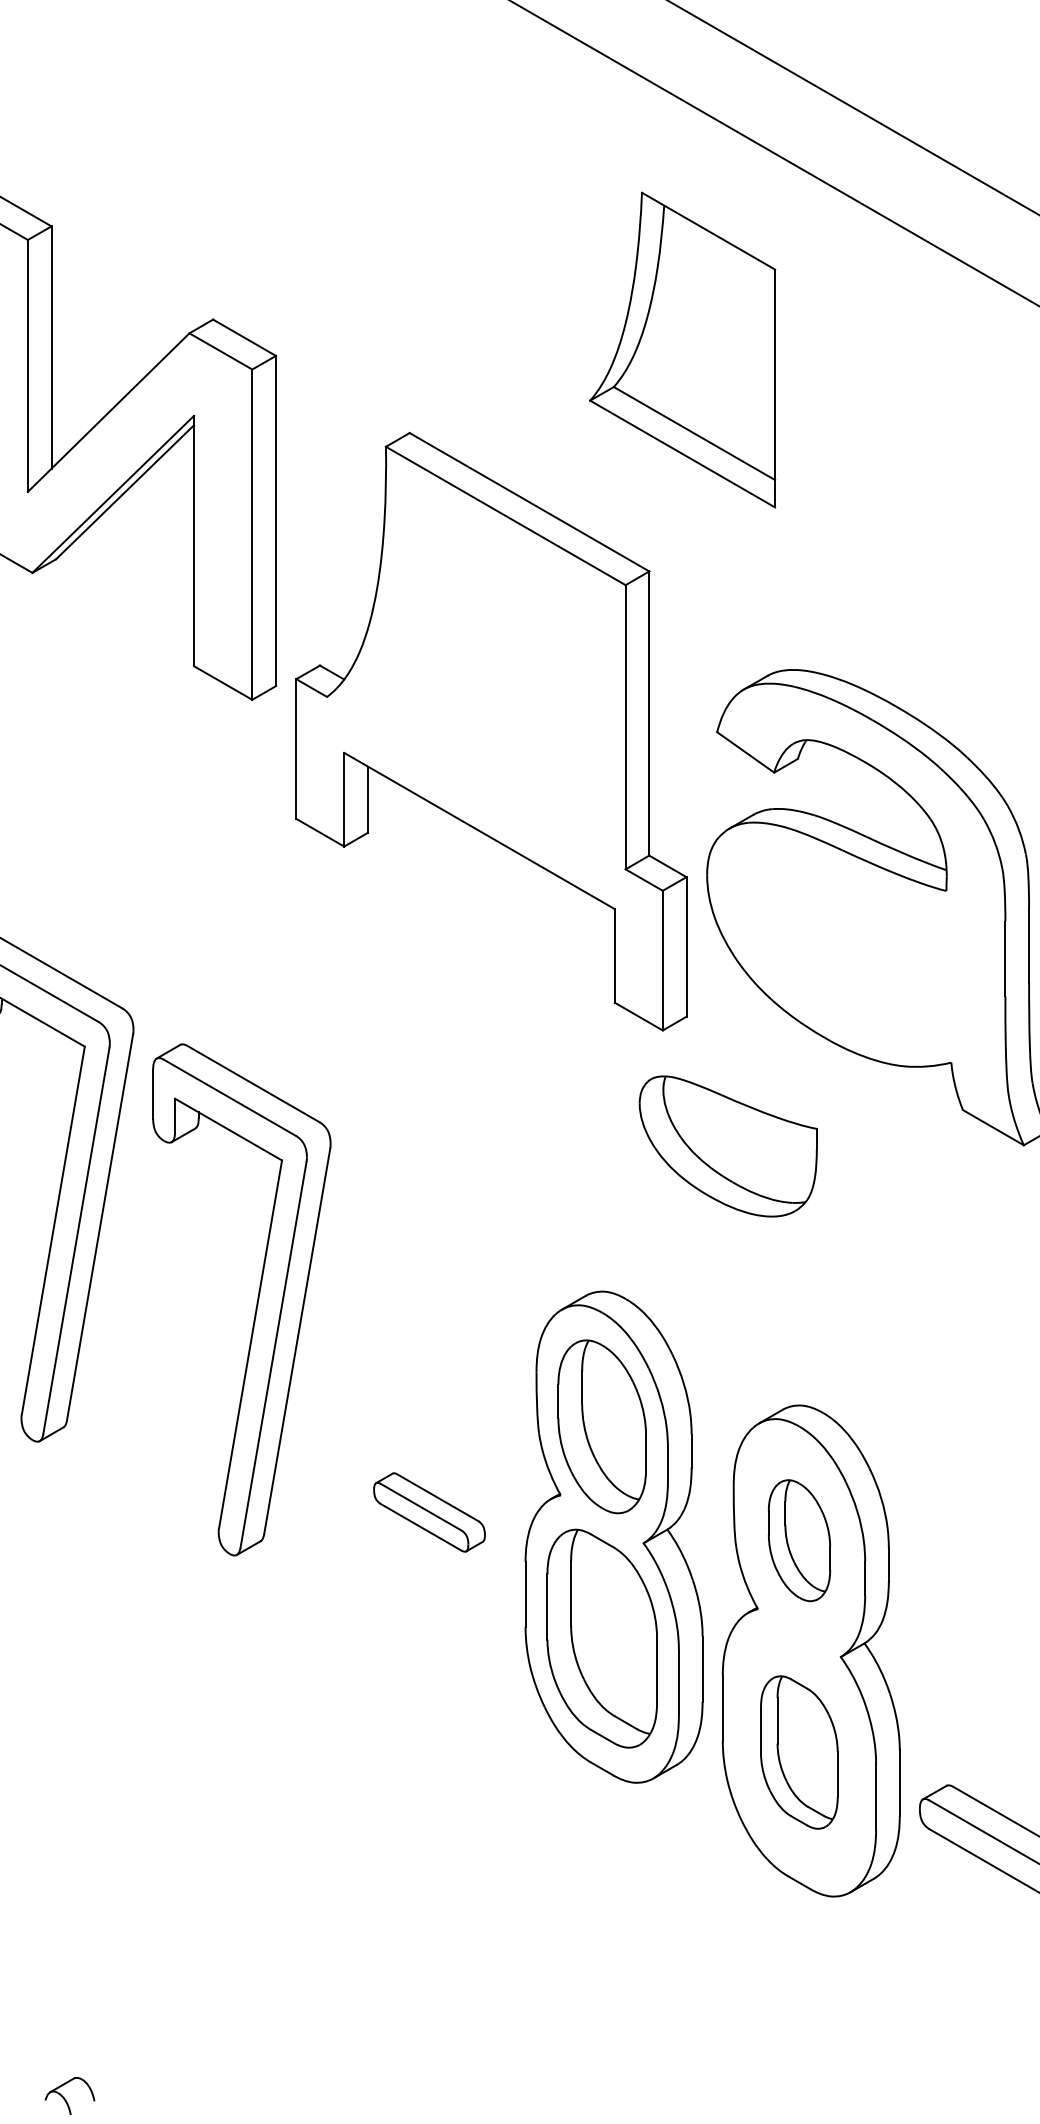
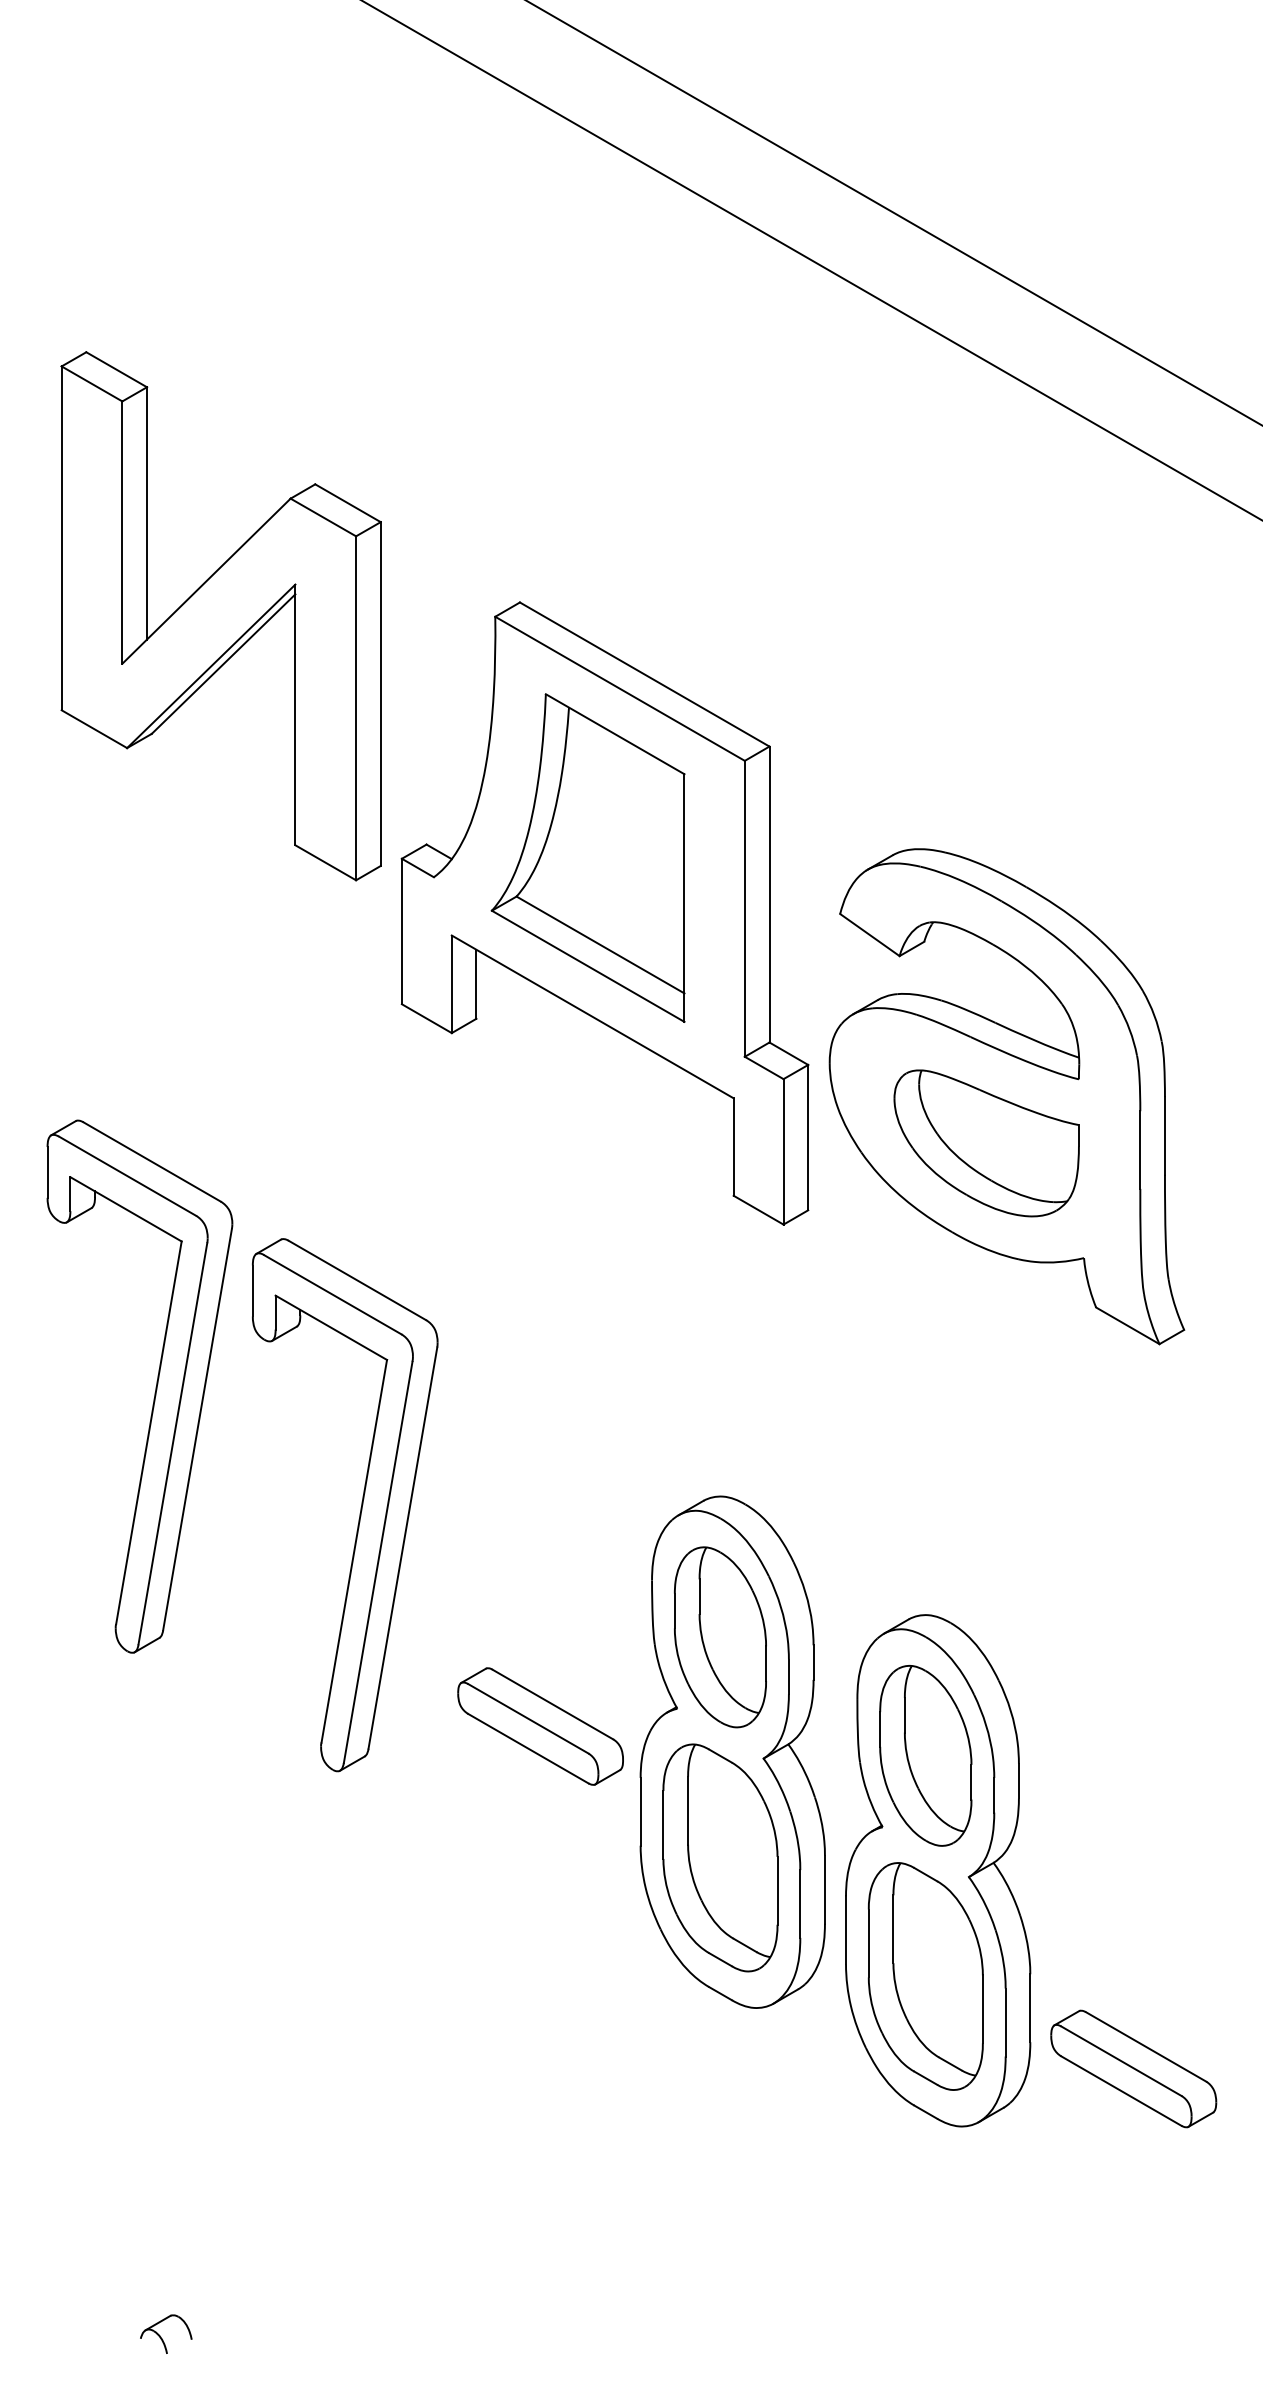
part: (681, 349) -> (587, 857), moved
part: (728, 1146) -> (986, 1143), moved
part: (429, 1512) -> (540, 1726), size x1.43
part: (799, 1540) -> (925, 1755), size x1.43
part: (799, 1752) -> (925, 1976), size x1.43

